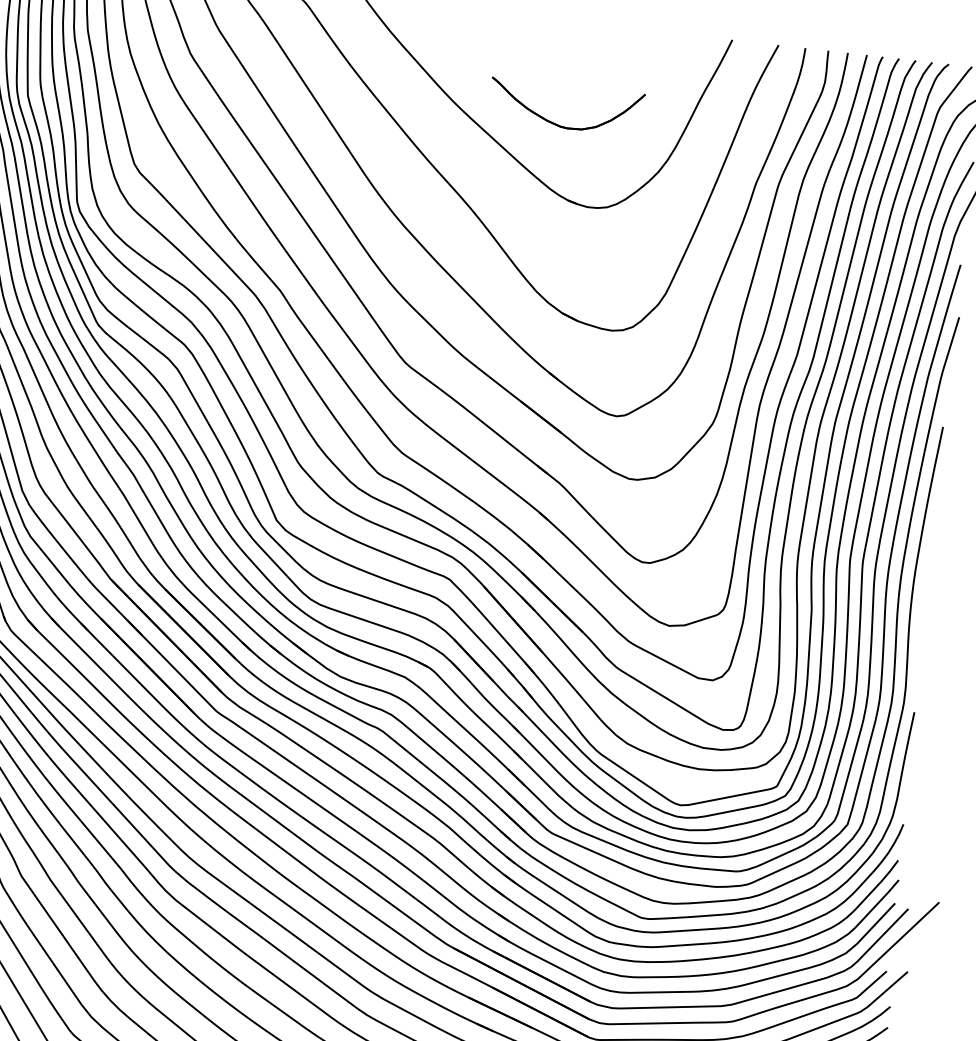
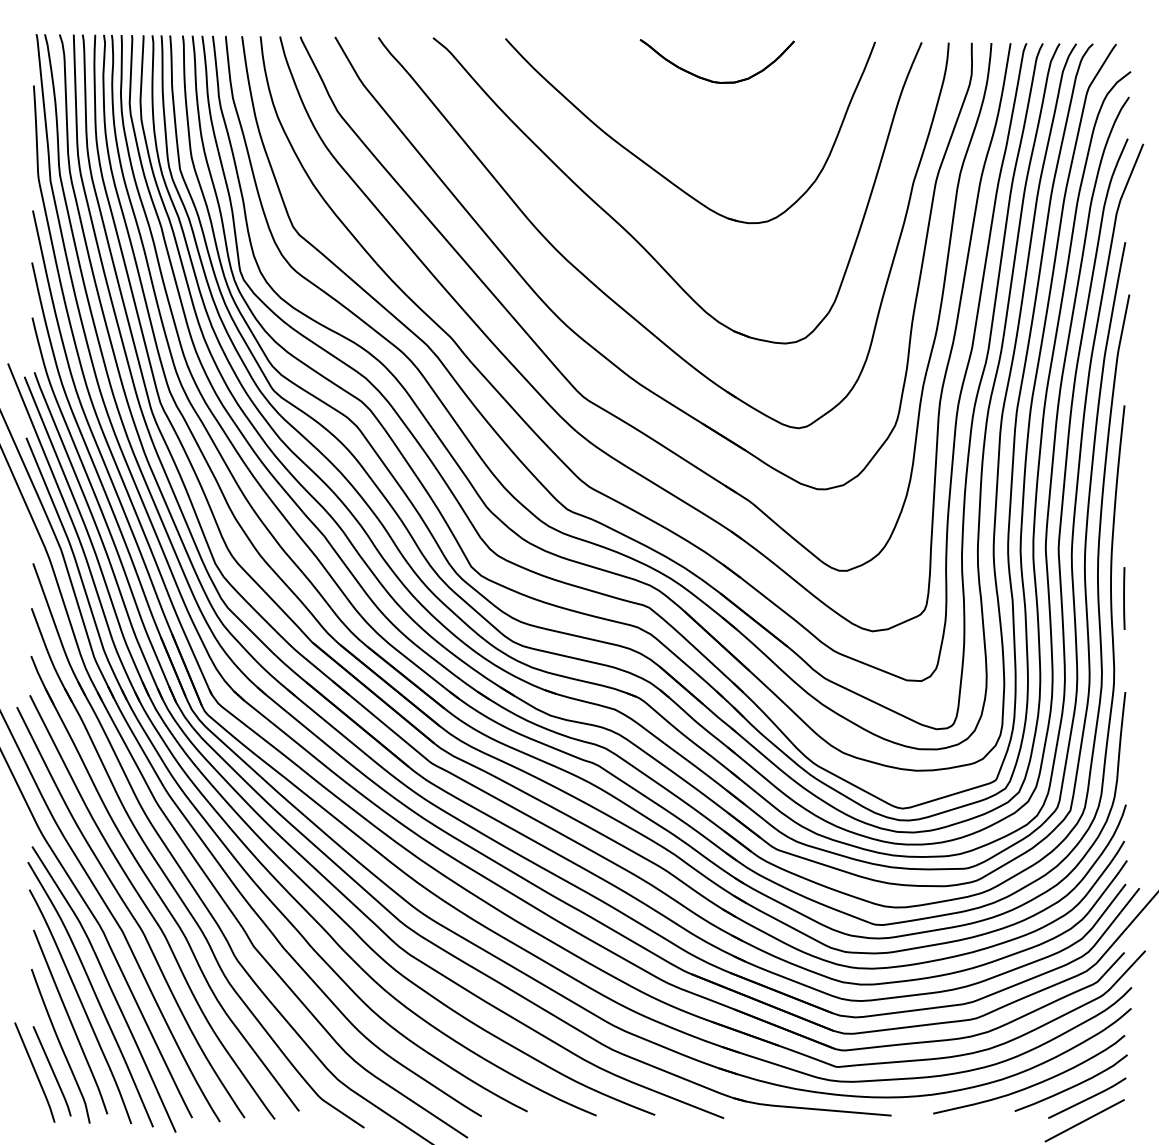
part: (557, 123) -> (709, 79), moved
line: (923, 619) -> (1124, 598), added

